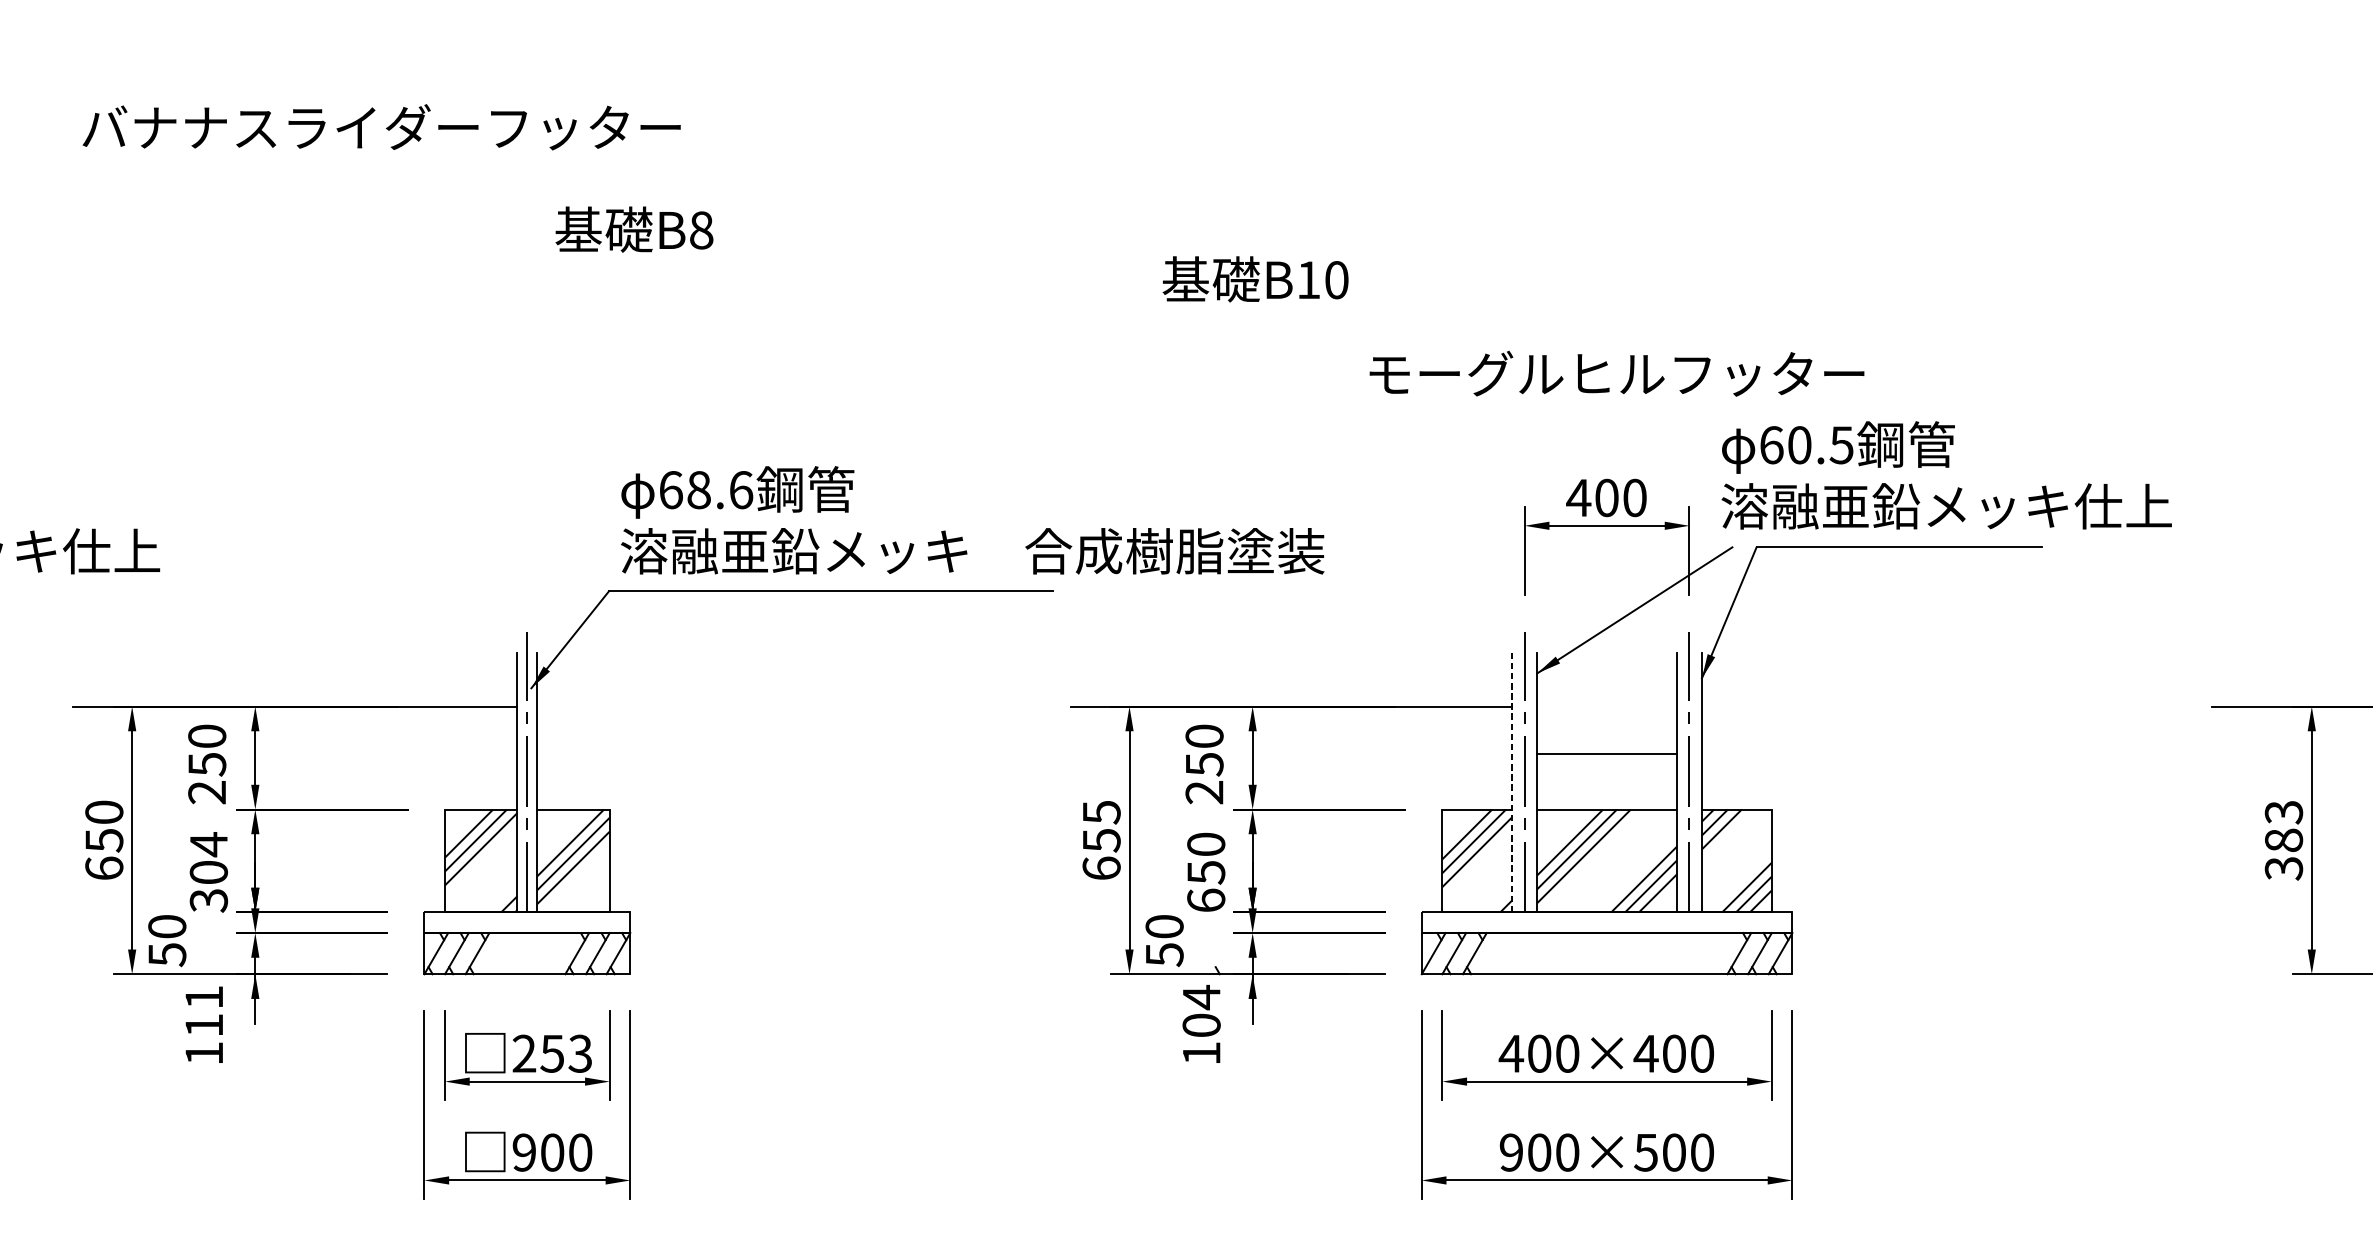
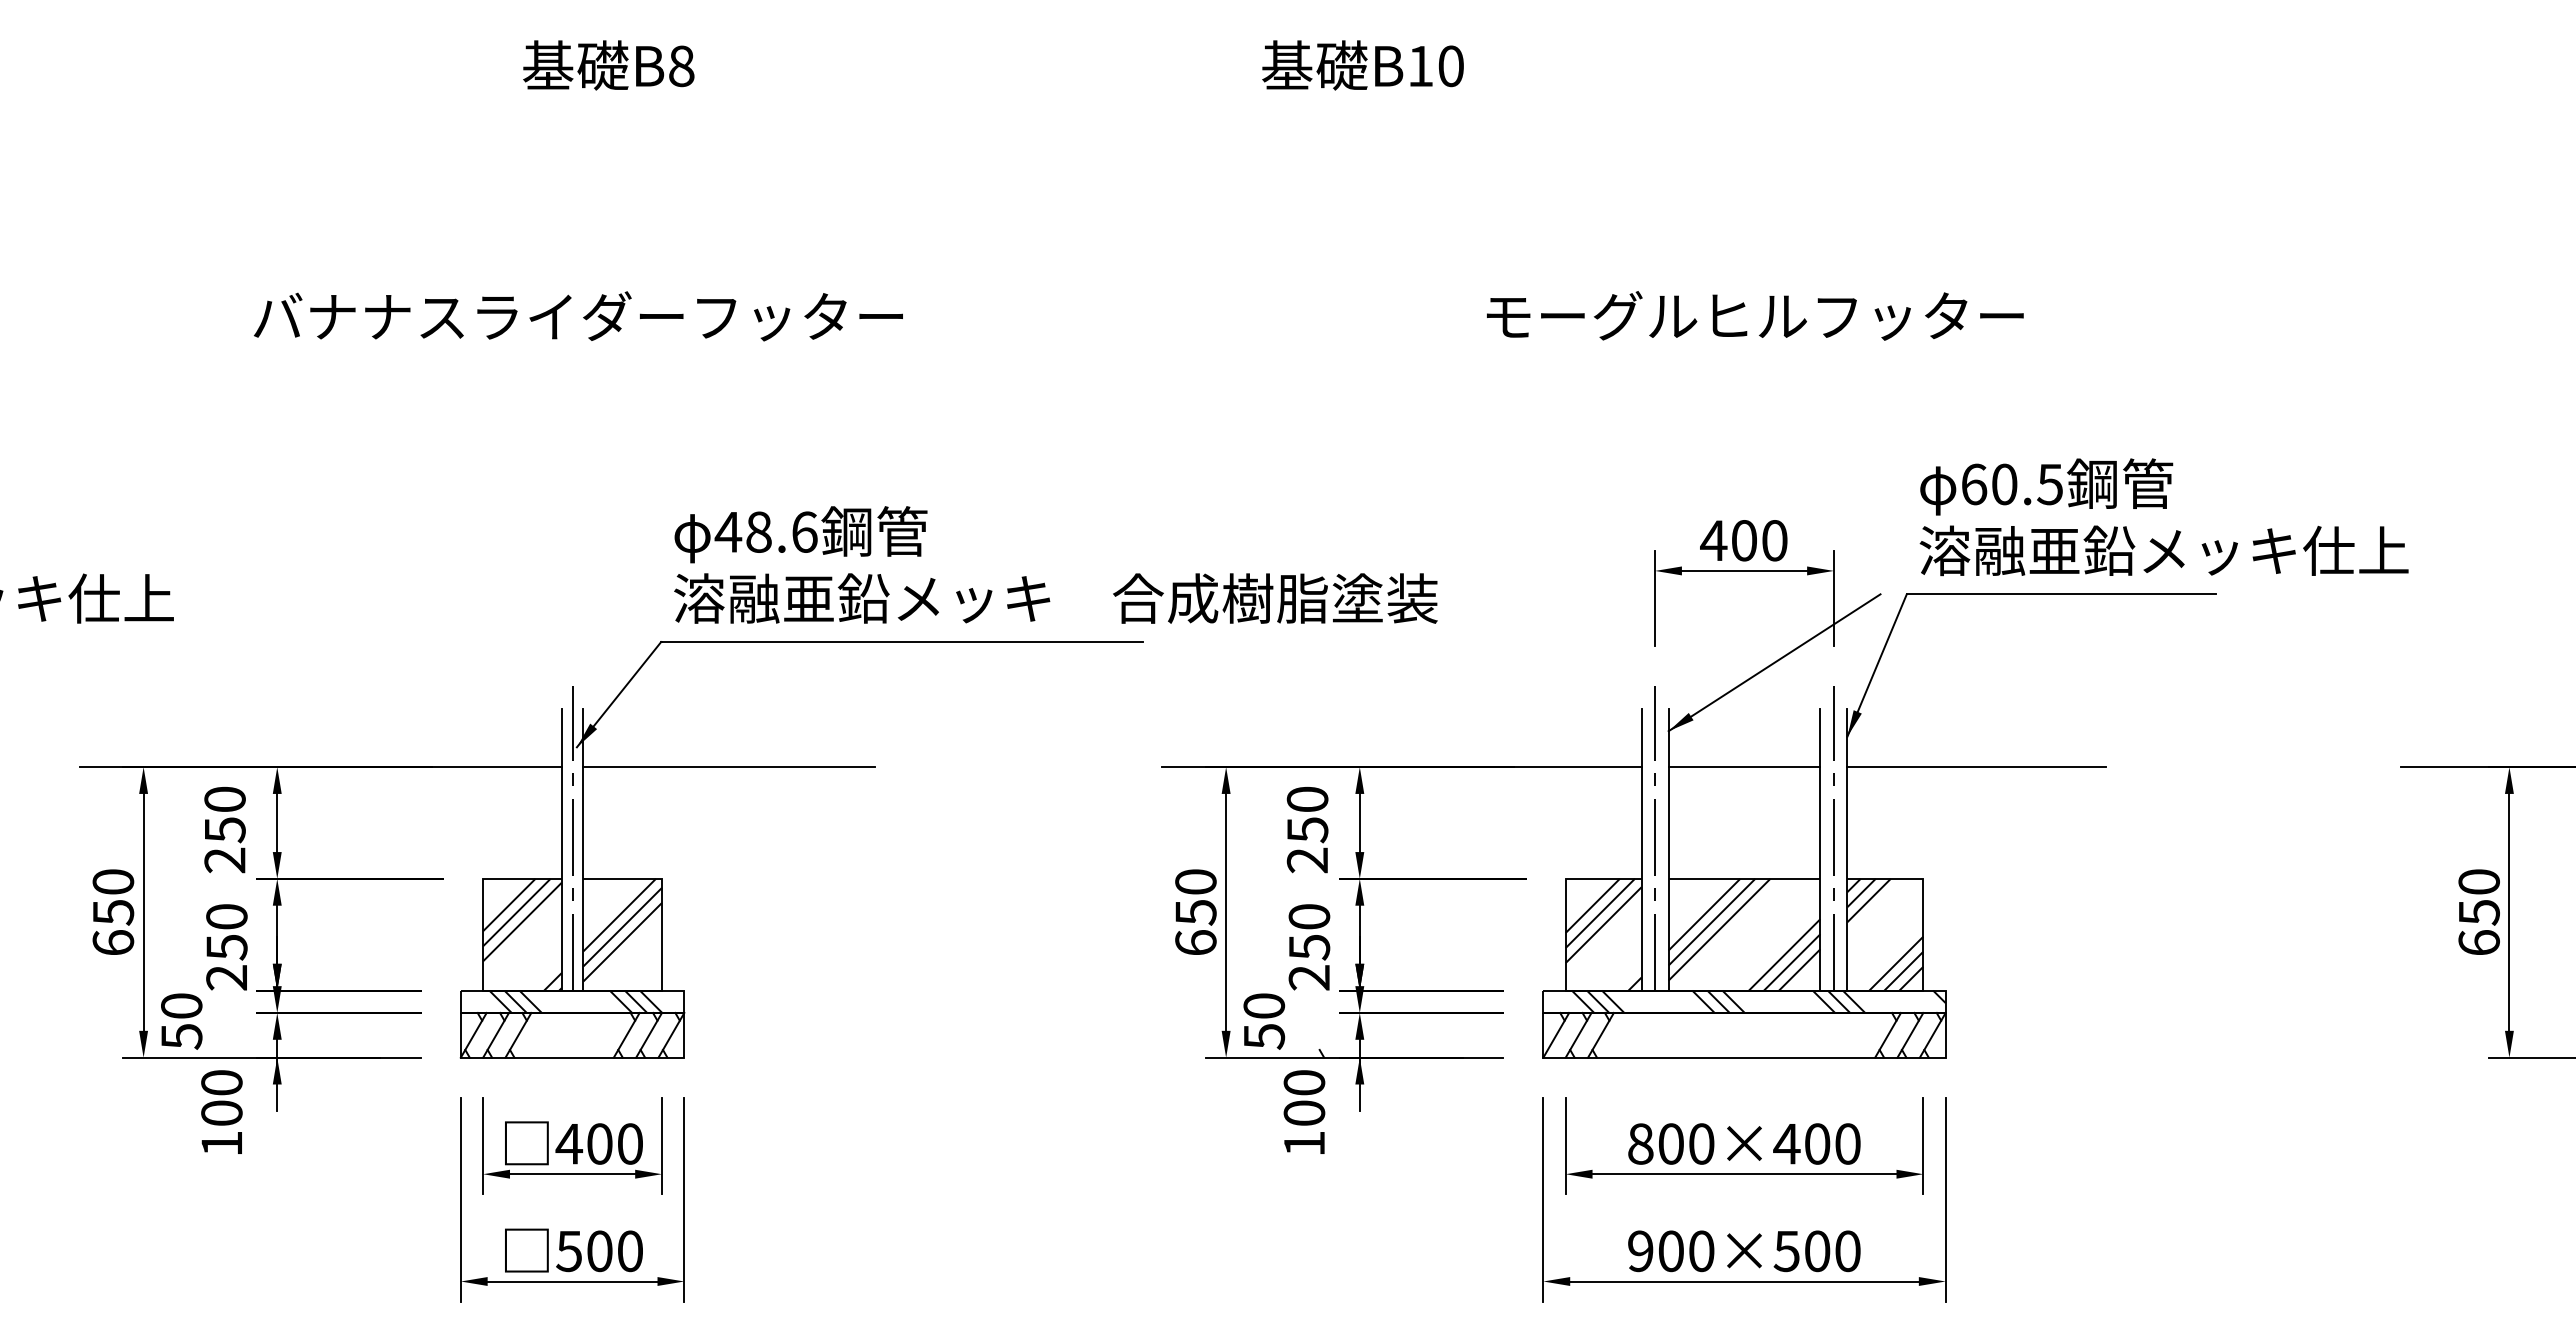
text: (380, 127) -> (577, 316), moved
text: (634, 229) -> (608, 65), moved
text: (1255, 279) -> (1362, 65), moved
text: (1617, 373) -> (1755, 315), moved
text: (1946, 475) -> (2163, 517), moved
text: (671, 489) -> (728, 531), 68.6 -> 48.6
line: (671, 706) -> (729, 767), added
line: (1820, 706) -> (1976, 767), added
line: (1607, 754) -> (1744, 767), moved
line: (1512, 782) -> (1641, 849), dashed -> solid
text: (1101, 812) -> (1195, 882), 655 -> 650
text: (2283, 840) -> (2478, 912), 383 -> 650
text: (208, 872) -> (226, 947), 304 -> 250
text: (1206, 900) -> (1309, 977), 650 -> 250
hatch: (530, 922) -> (575, 1001), added
hatch: (1619, 922) -> (1758, 1001), added
text: (1201, 997) -> (1304, 1082), 104 -> 100
text: (203, 1010) -> (221, 1097), 111 -> 100
text: (551, 1053) -> (598, 1143), 253 -> 400
text: (1511, 1053) -> (1640, 1143), 400×400 -> 800×400
text: (523, 1152) -> (568, 1251), 900 -> 500

